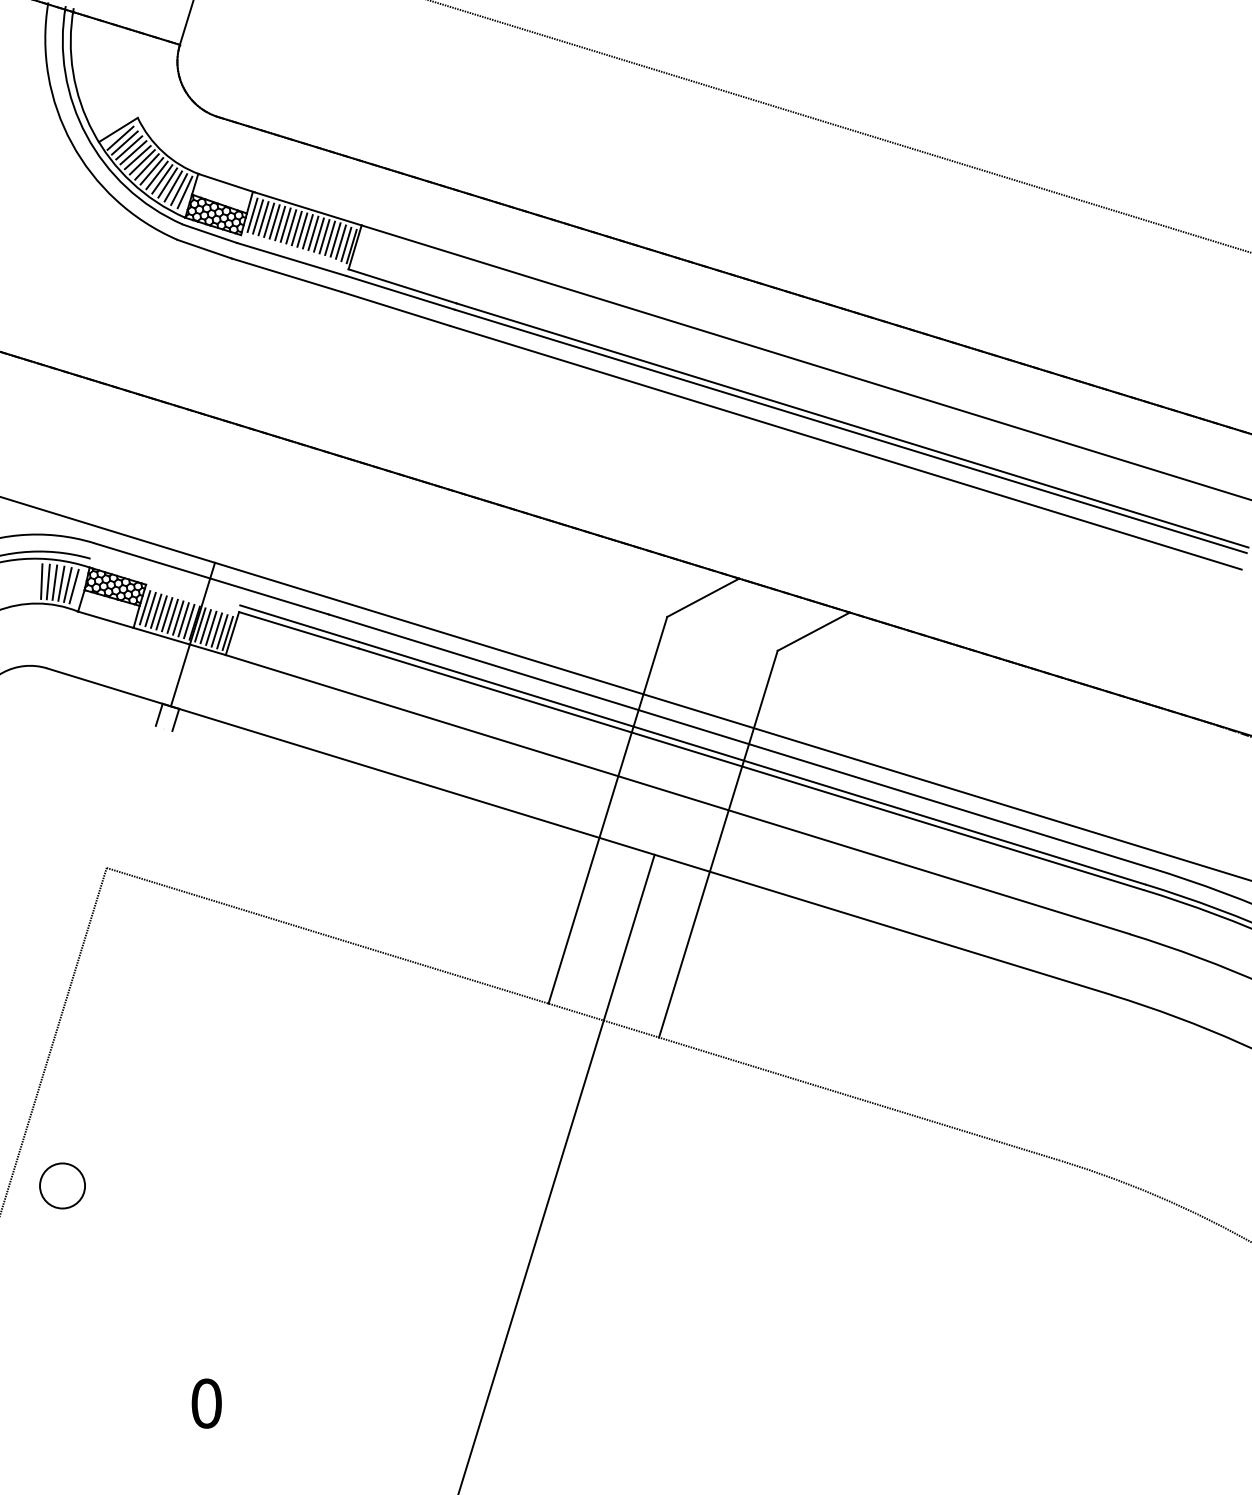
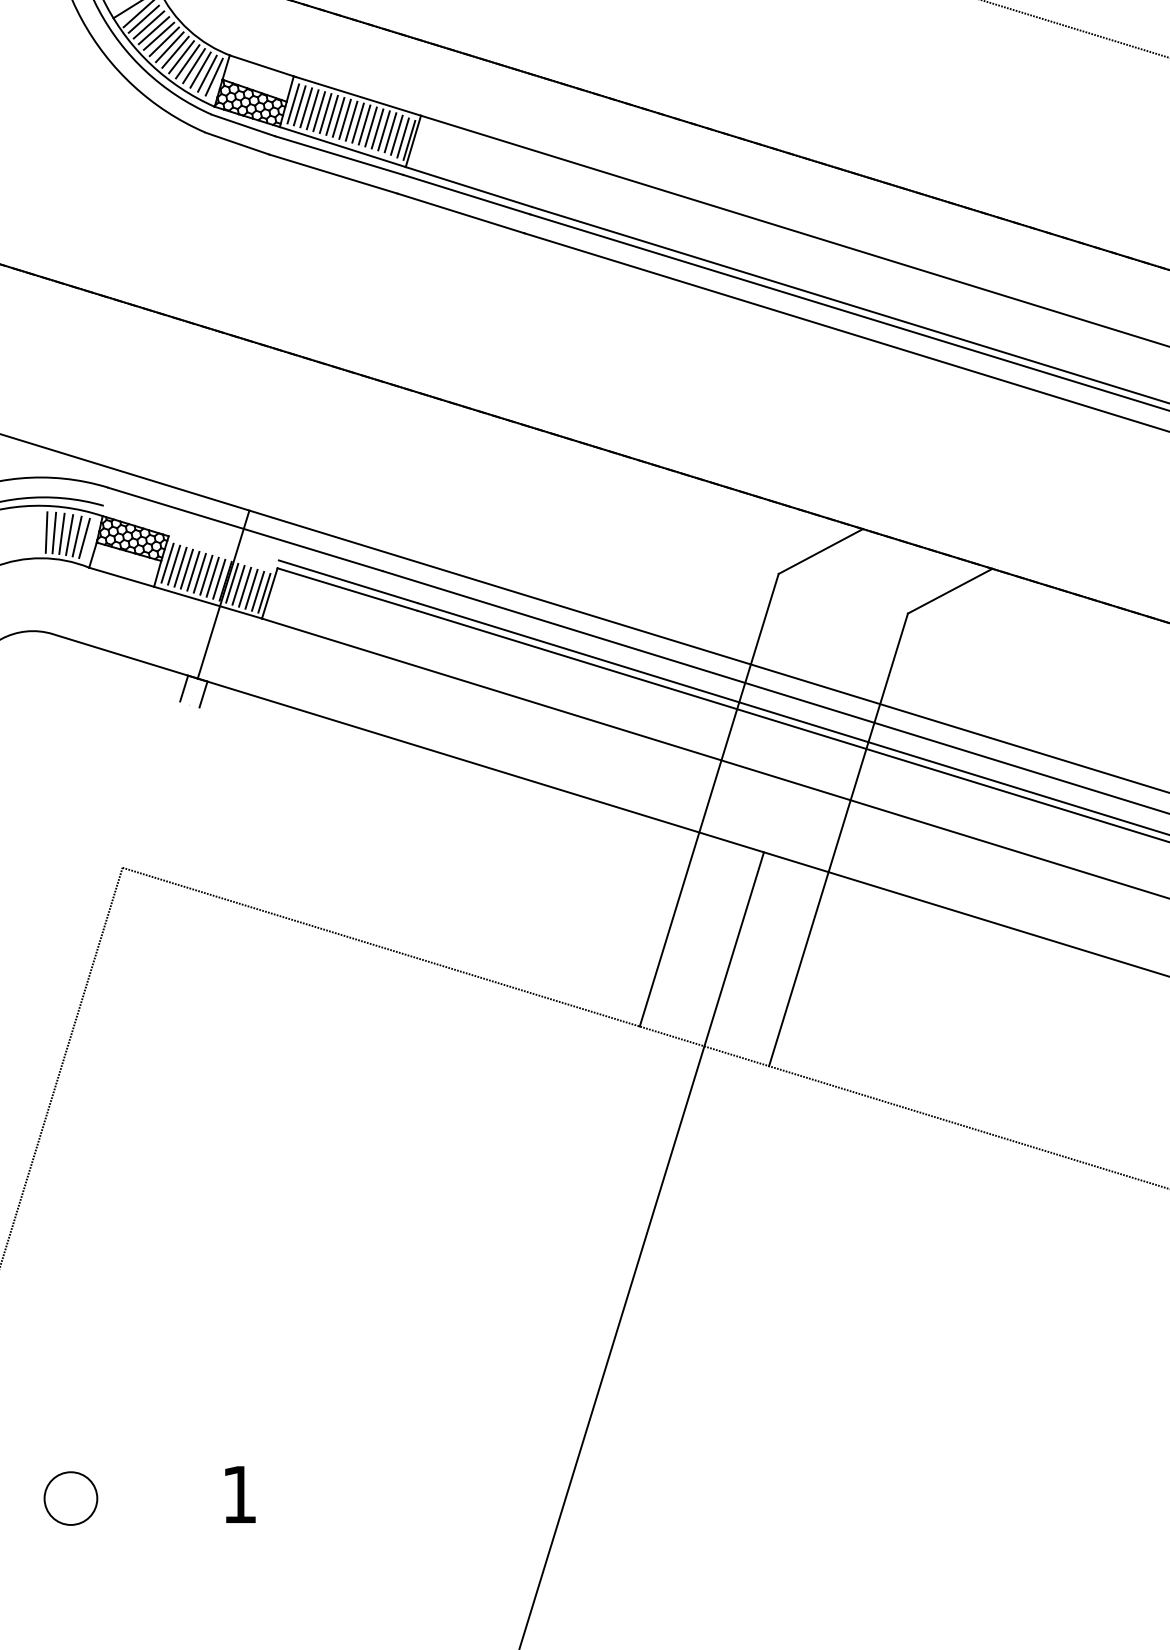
line: (294, 252) -> (342, 147), added
circle: (62, 1185) -> (70, 1498), moved
text: (206, 1403) -> (239, 1494), 0 -> 1

